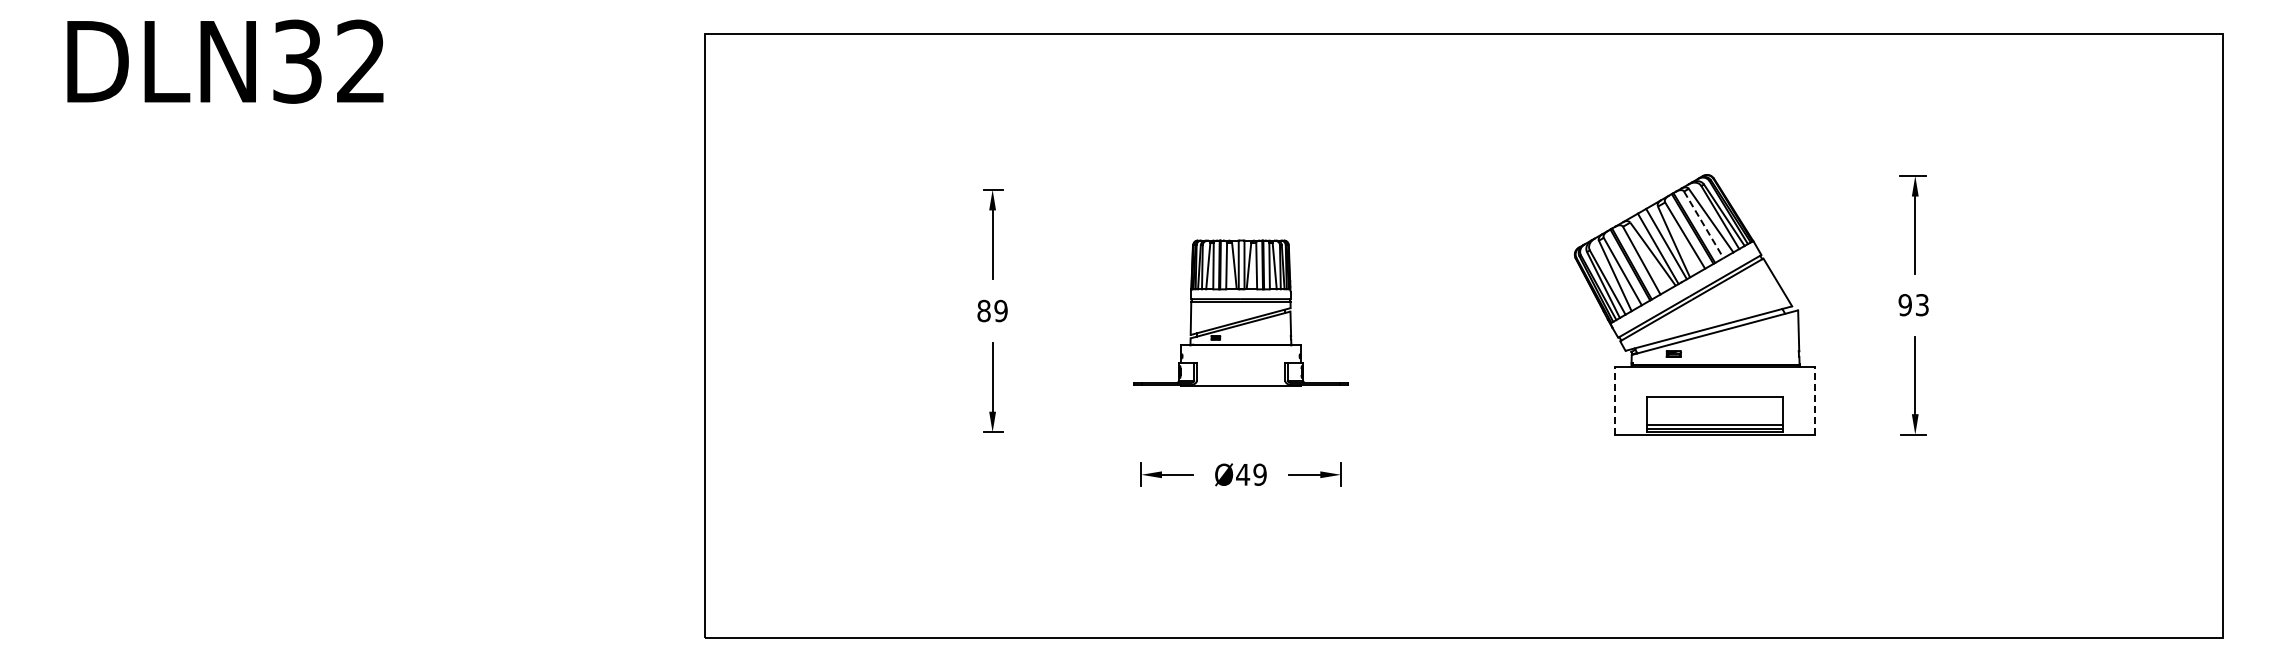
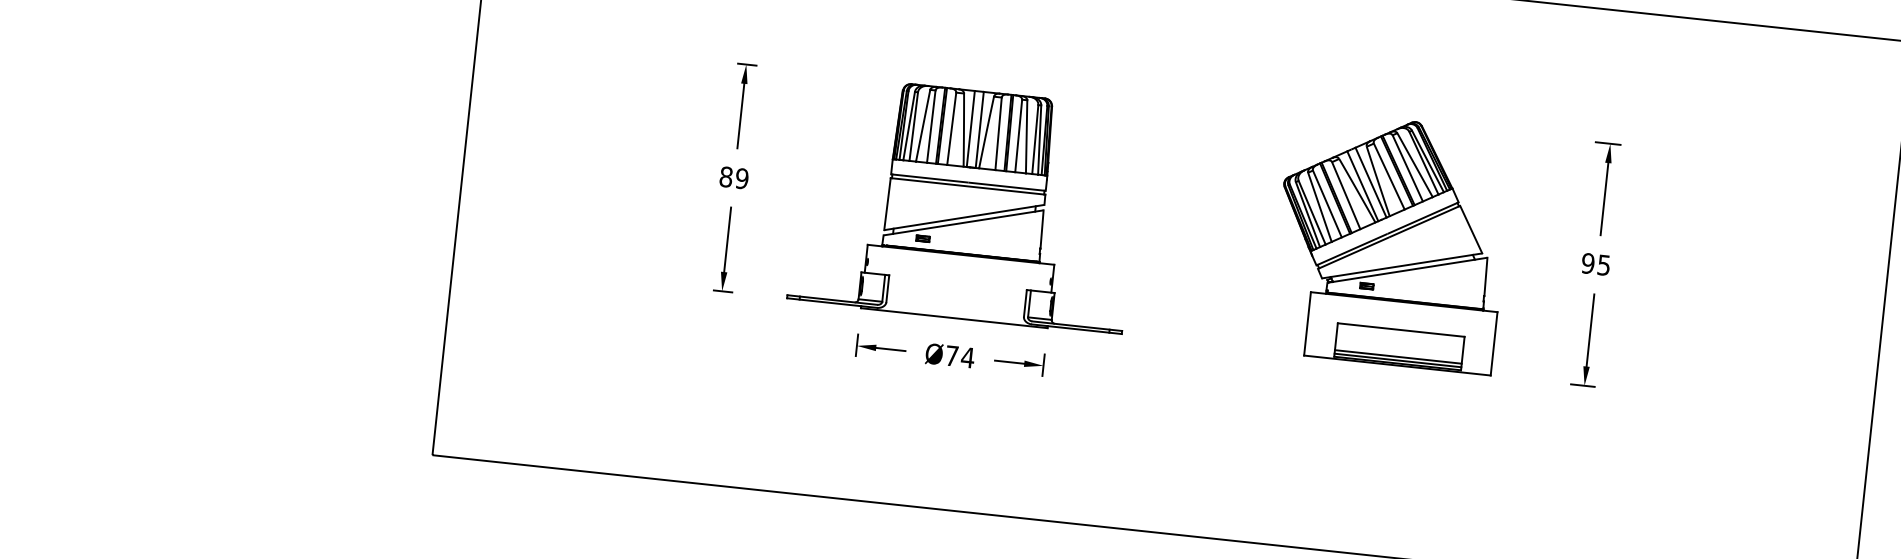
line: (1703, 224) -> (1407, 168), dashed -> solid
text: (1922, 304) -> (1604, 264), 93 -> 95
part: (1240, 313) -> (965, 204), size x1.67
line: (1615, 400) -> (1307, 323), dashed -> solid
line: (1814, 400) -> (1493, 343), dashed -> solid
text: (1251, 474) -> (959, 356), Ø49 -> Ø74

